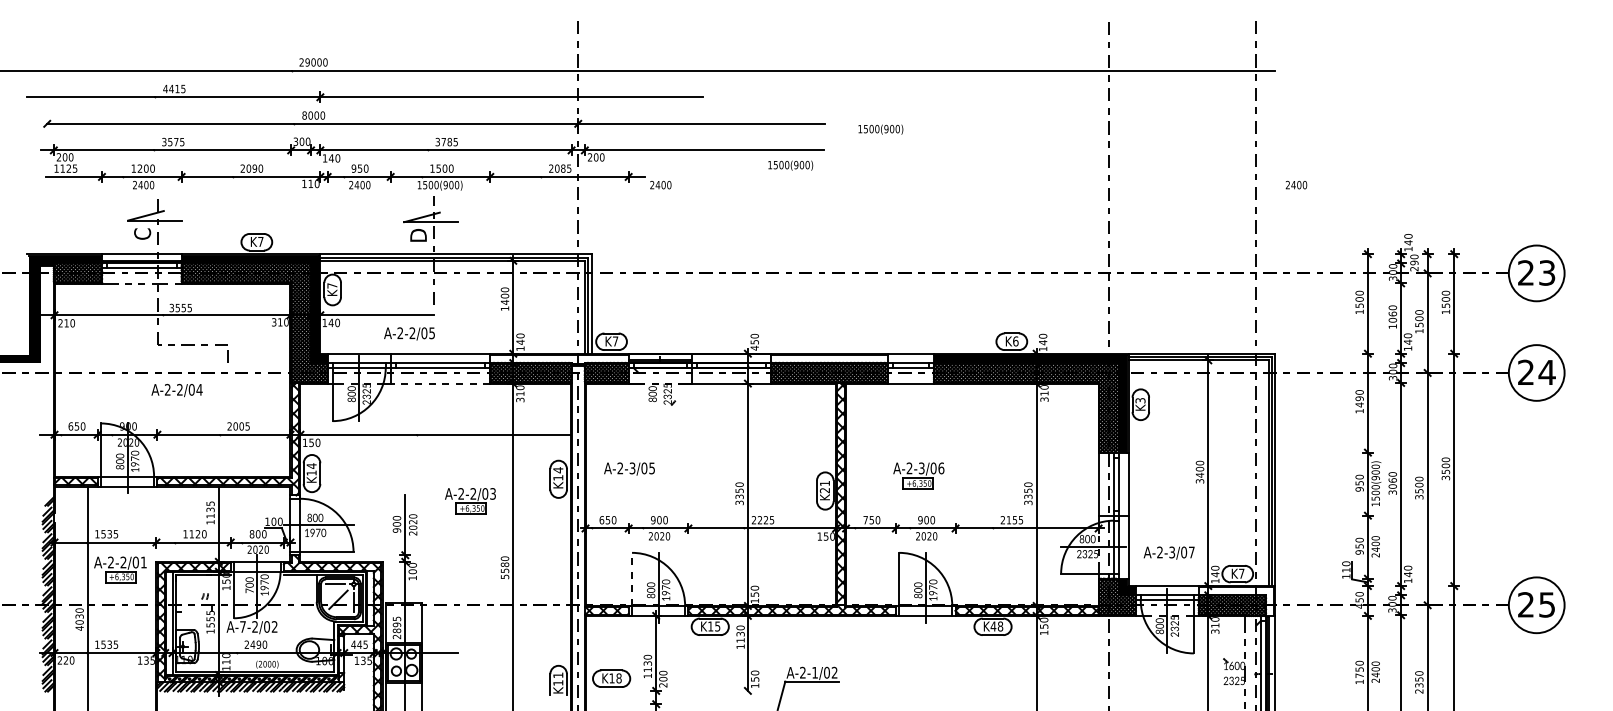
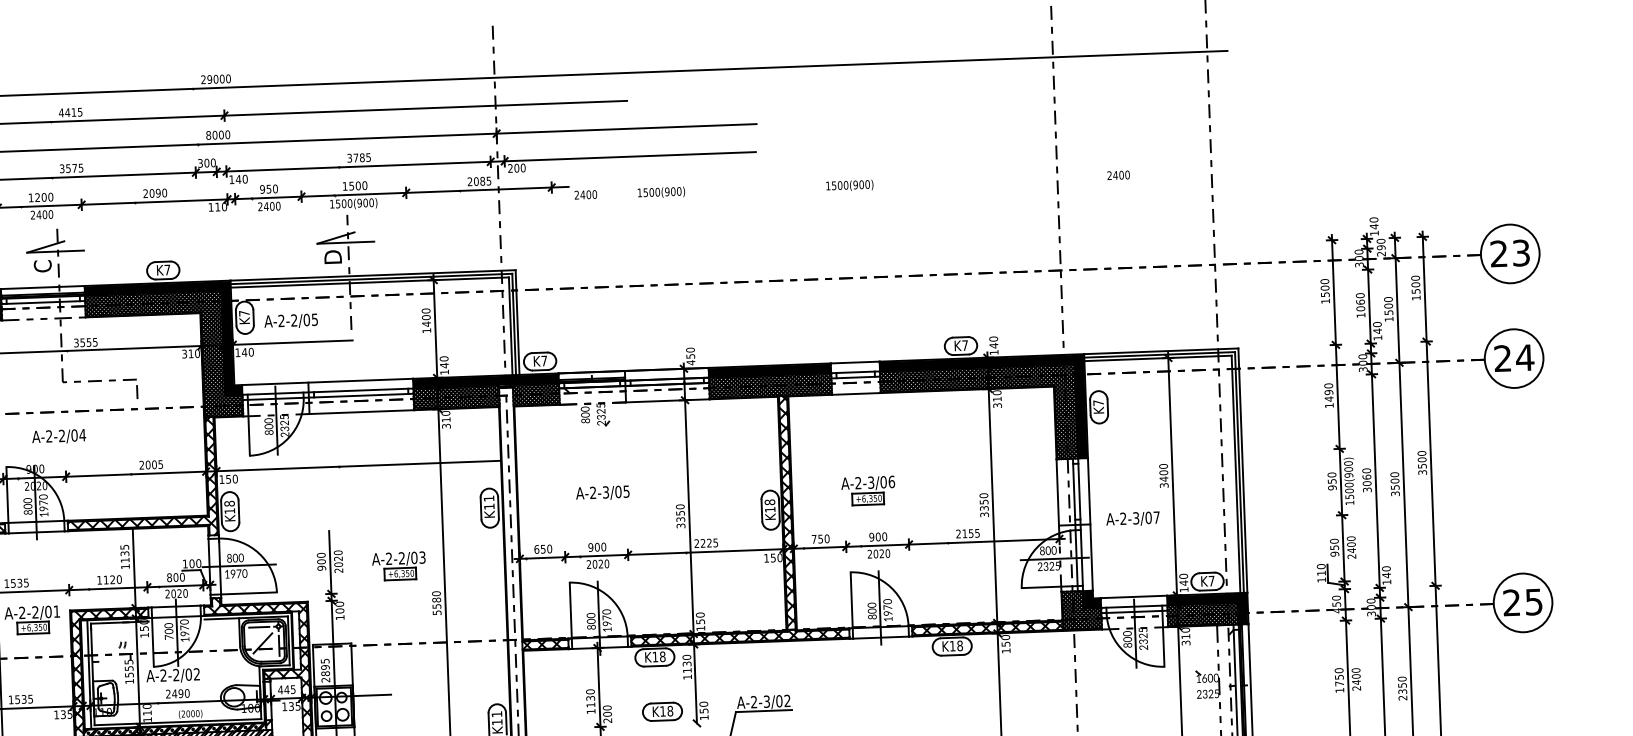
text: (880, 129) -> (849, 185), moved
text: (790, 165) -> (661, 192), moved
text: (1296, 184) -> (1118, 174), moved
text: (409, 333) -> (291, 320), moved
text: (1015, 341) -> (964, 345), K6 -> K7
fill: (559, 359) -> (486, 382), added
fill: (829, 359) -> (769, 371), added
line: (440, 383) -> (361, 411), dashed -> solid
text: (176, 390) -> (58, 436), moved
text: (1140, 400) -> (1098, 402), K3 -> K7
text: (311, 465) -> (229, 503), K14 -> K18
text: (629, 468) -> (602, 492), moved
text: (558, 470) -> (489, 498), K14 -> K11
text: (824, 486) -> (769, 505), K21 -> K18
part: (470, 501) -> (399, 566), moved
text: (1168, 552) -> (1132, 518), moved
line: (632, 579) -> (571, 610), dashed -> solid
fill: (1235, 601) -> (1206, 610), added
text: (242, 626) -> (163, 675), A-7-2/02 -> A-2-2/02
text: (717, 626) -> (662, 656), K15 -> K18
text: (993, 626) -> (952, 646), K48 -> K18
text: (814, 672) -> (766, 701), A-2-1/02 -> A-2-3/02
part: (611, 678) -> (662, 711), moved

